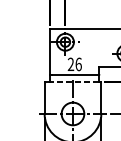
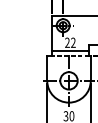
text: (78, 64) -> (73, 42), 26 -> 22

